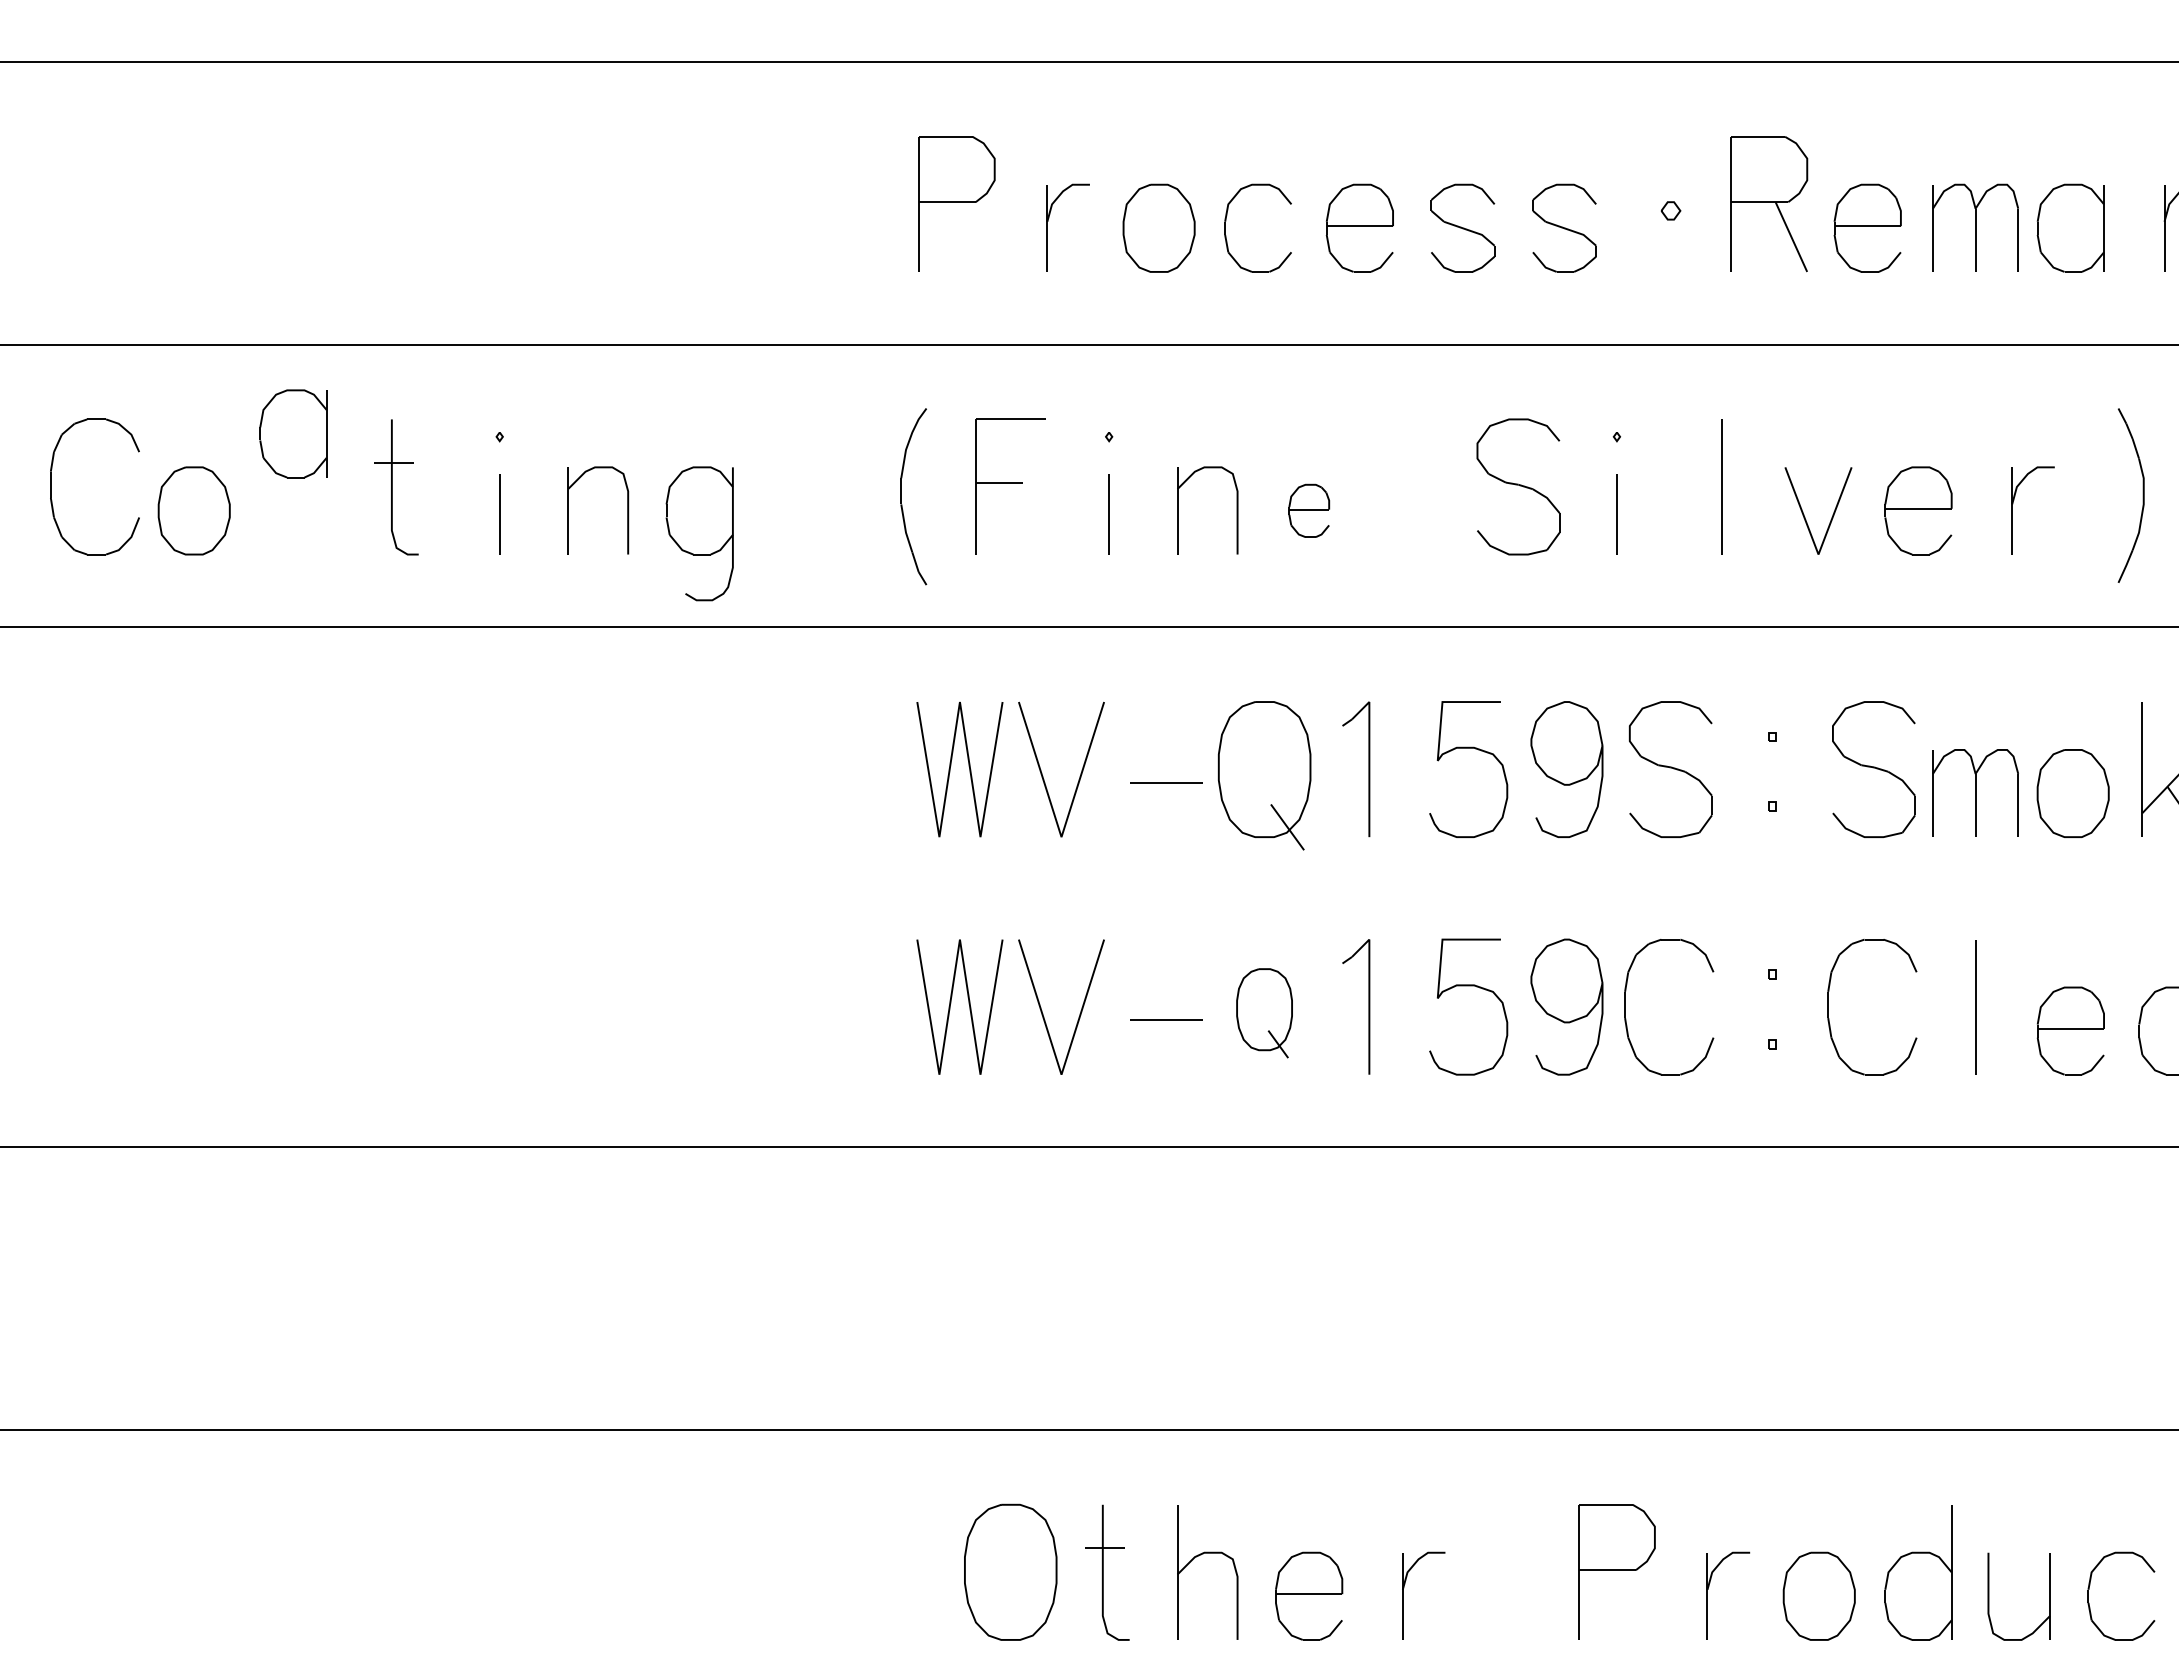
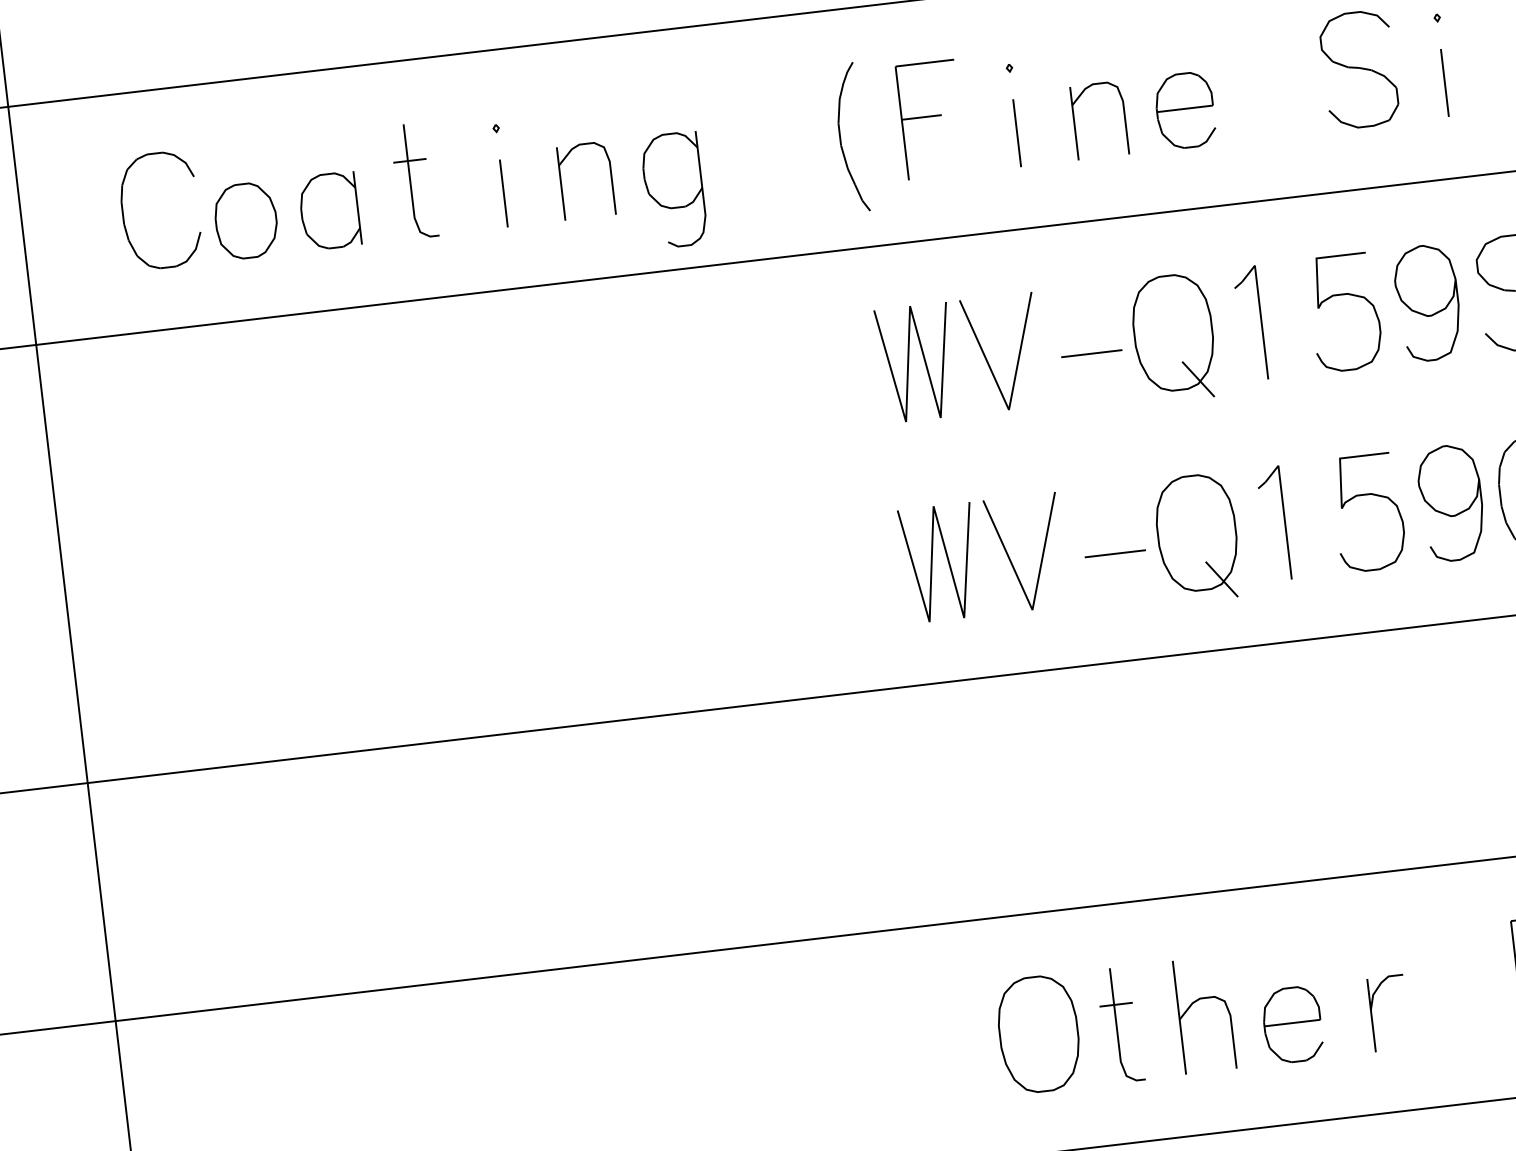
part: (293, 433) -> (329, 210), moved
part: (1309, 510) -> (1185, 110), size x1.67
part: (1264, 1013) -> (1197, 538), size x1.67

